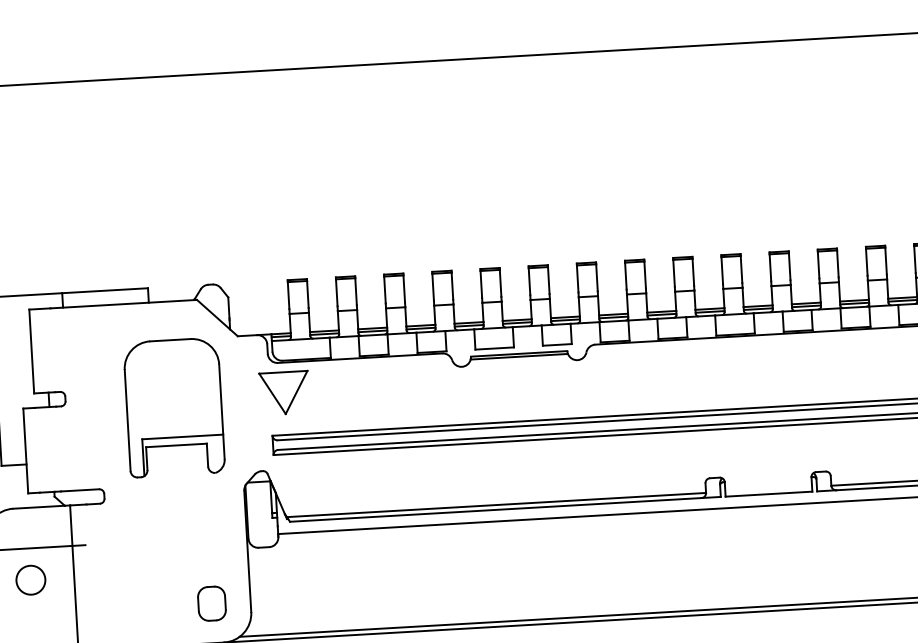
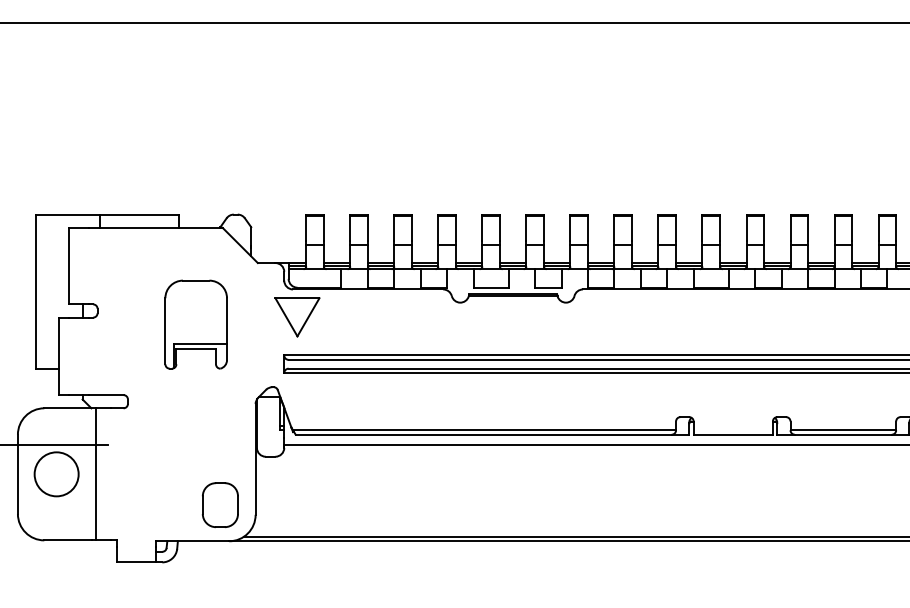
part: (173, 407) -> (195, 324), size x0.71
circle: (30, 580) -> (56, 474), size x1.67
part: (211, 604) -> (219, 505), size x1.43

